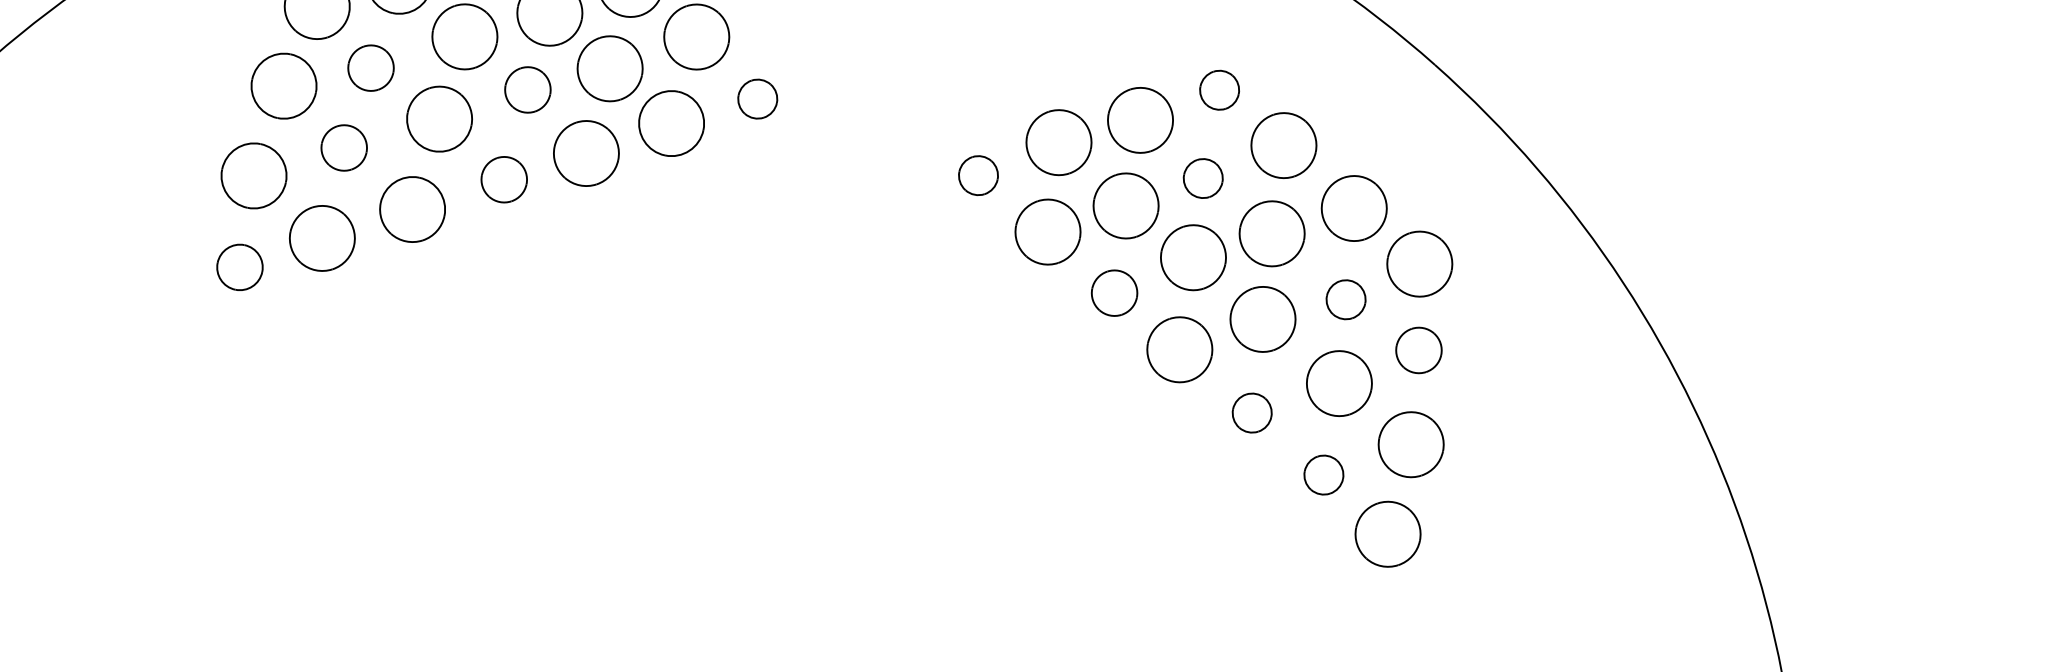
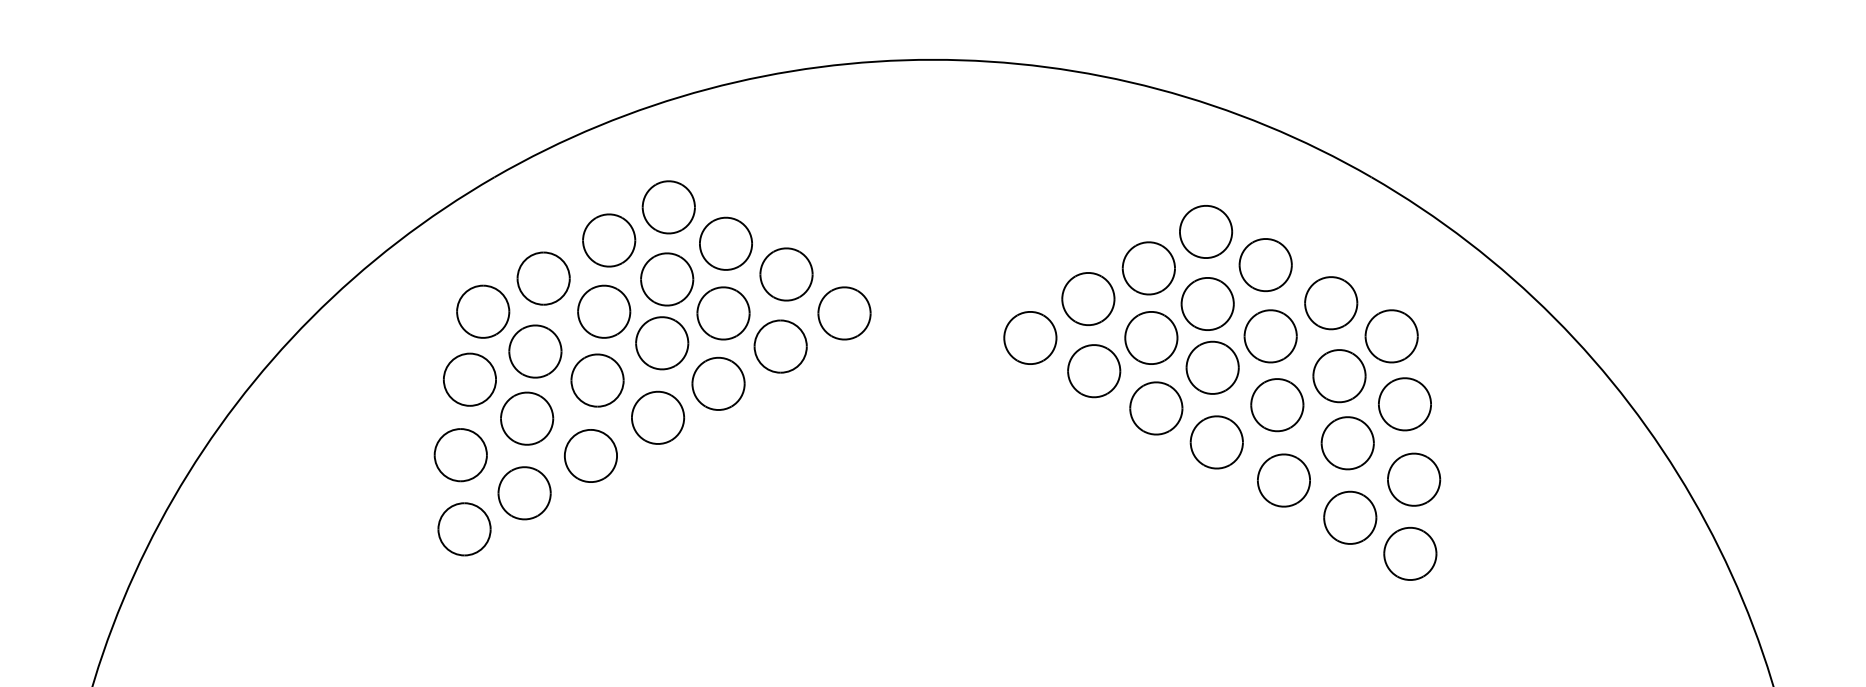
part: (371, 68) -> (535, 351), size x1.43
part: (1220, 89) -> (1206, 231), size x1.67
part: (528, 90) -> (662, 343), size x1.43
part: (757, 99) -> (844, 313), size x1.67
part: (344, 147) -> (527, 418), size x1.43
part: (978, 175) -> (1030, 337), size x1.67
part: (1203, 177) -> (1207, 303), size x1.67
part: (504, 179) -> (658, 417), size x1.43
part: (239, 267) -> (464, 529), size x1.43
part: (1114, 293) -> (1156, 408), size x1.43
part: (1346, 300) -> (1339, 376), size x1.67
part: (1418, 350) -> (1404, 404), size x1.43
part: (1251, 412) -> (1283, 480), size x1.67
part: (1324, 474) -> (1350, 517), size x1.67

